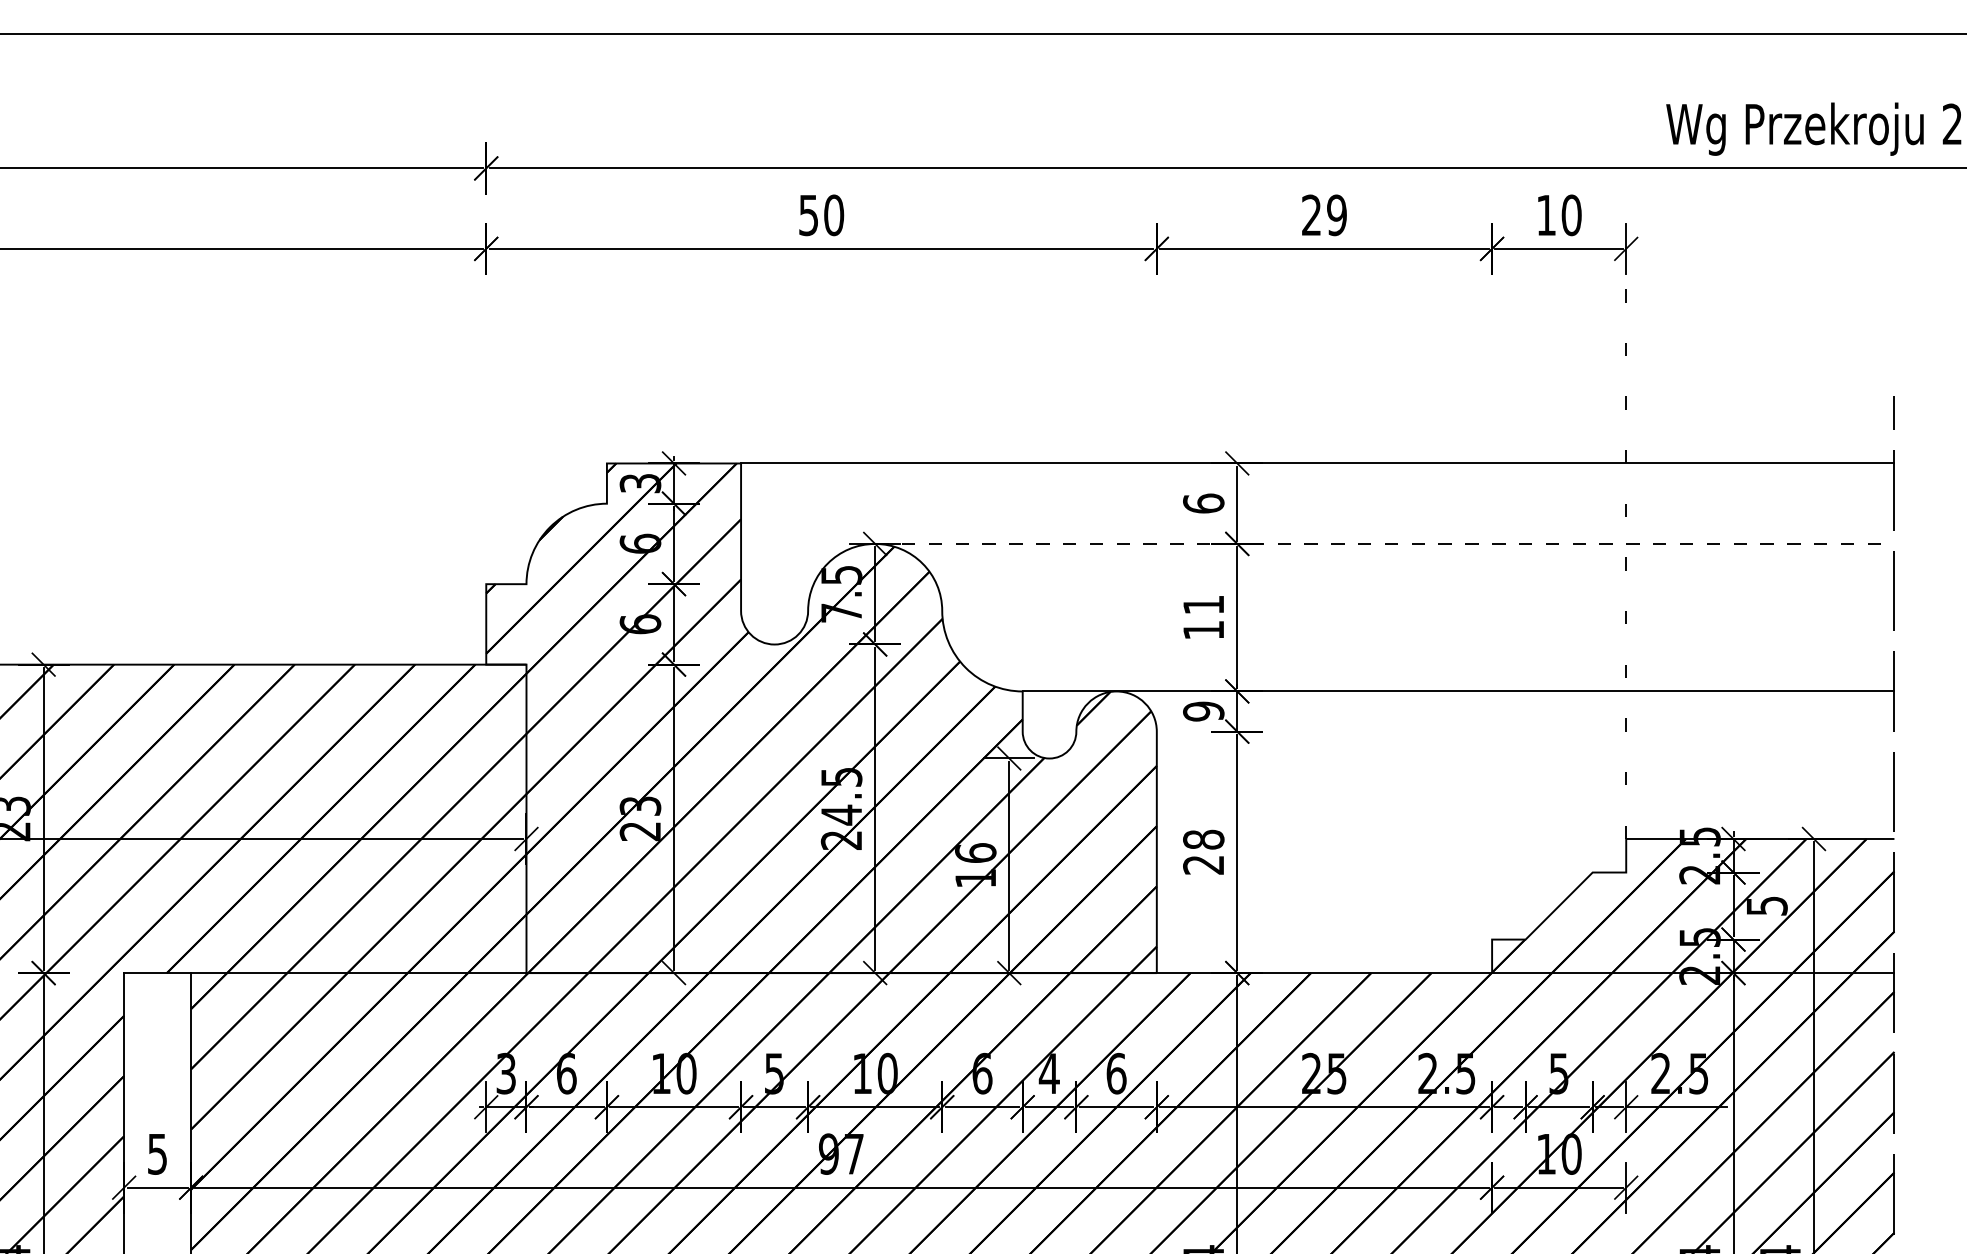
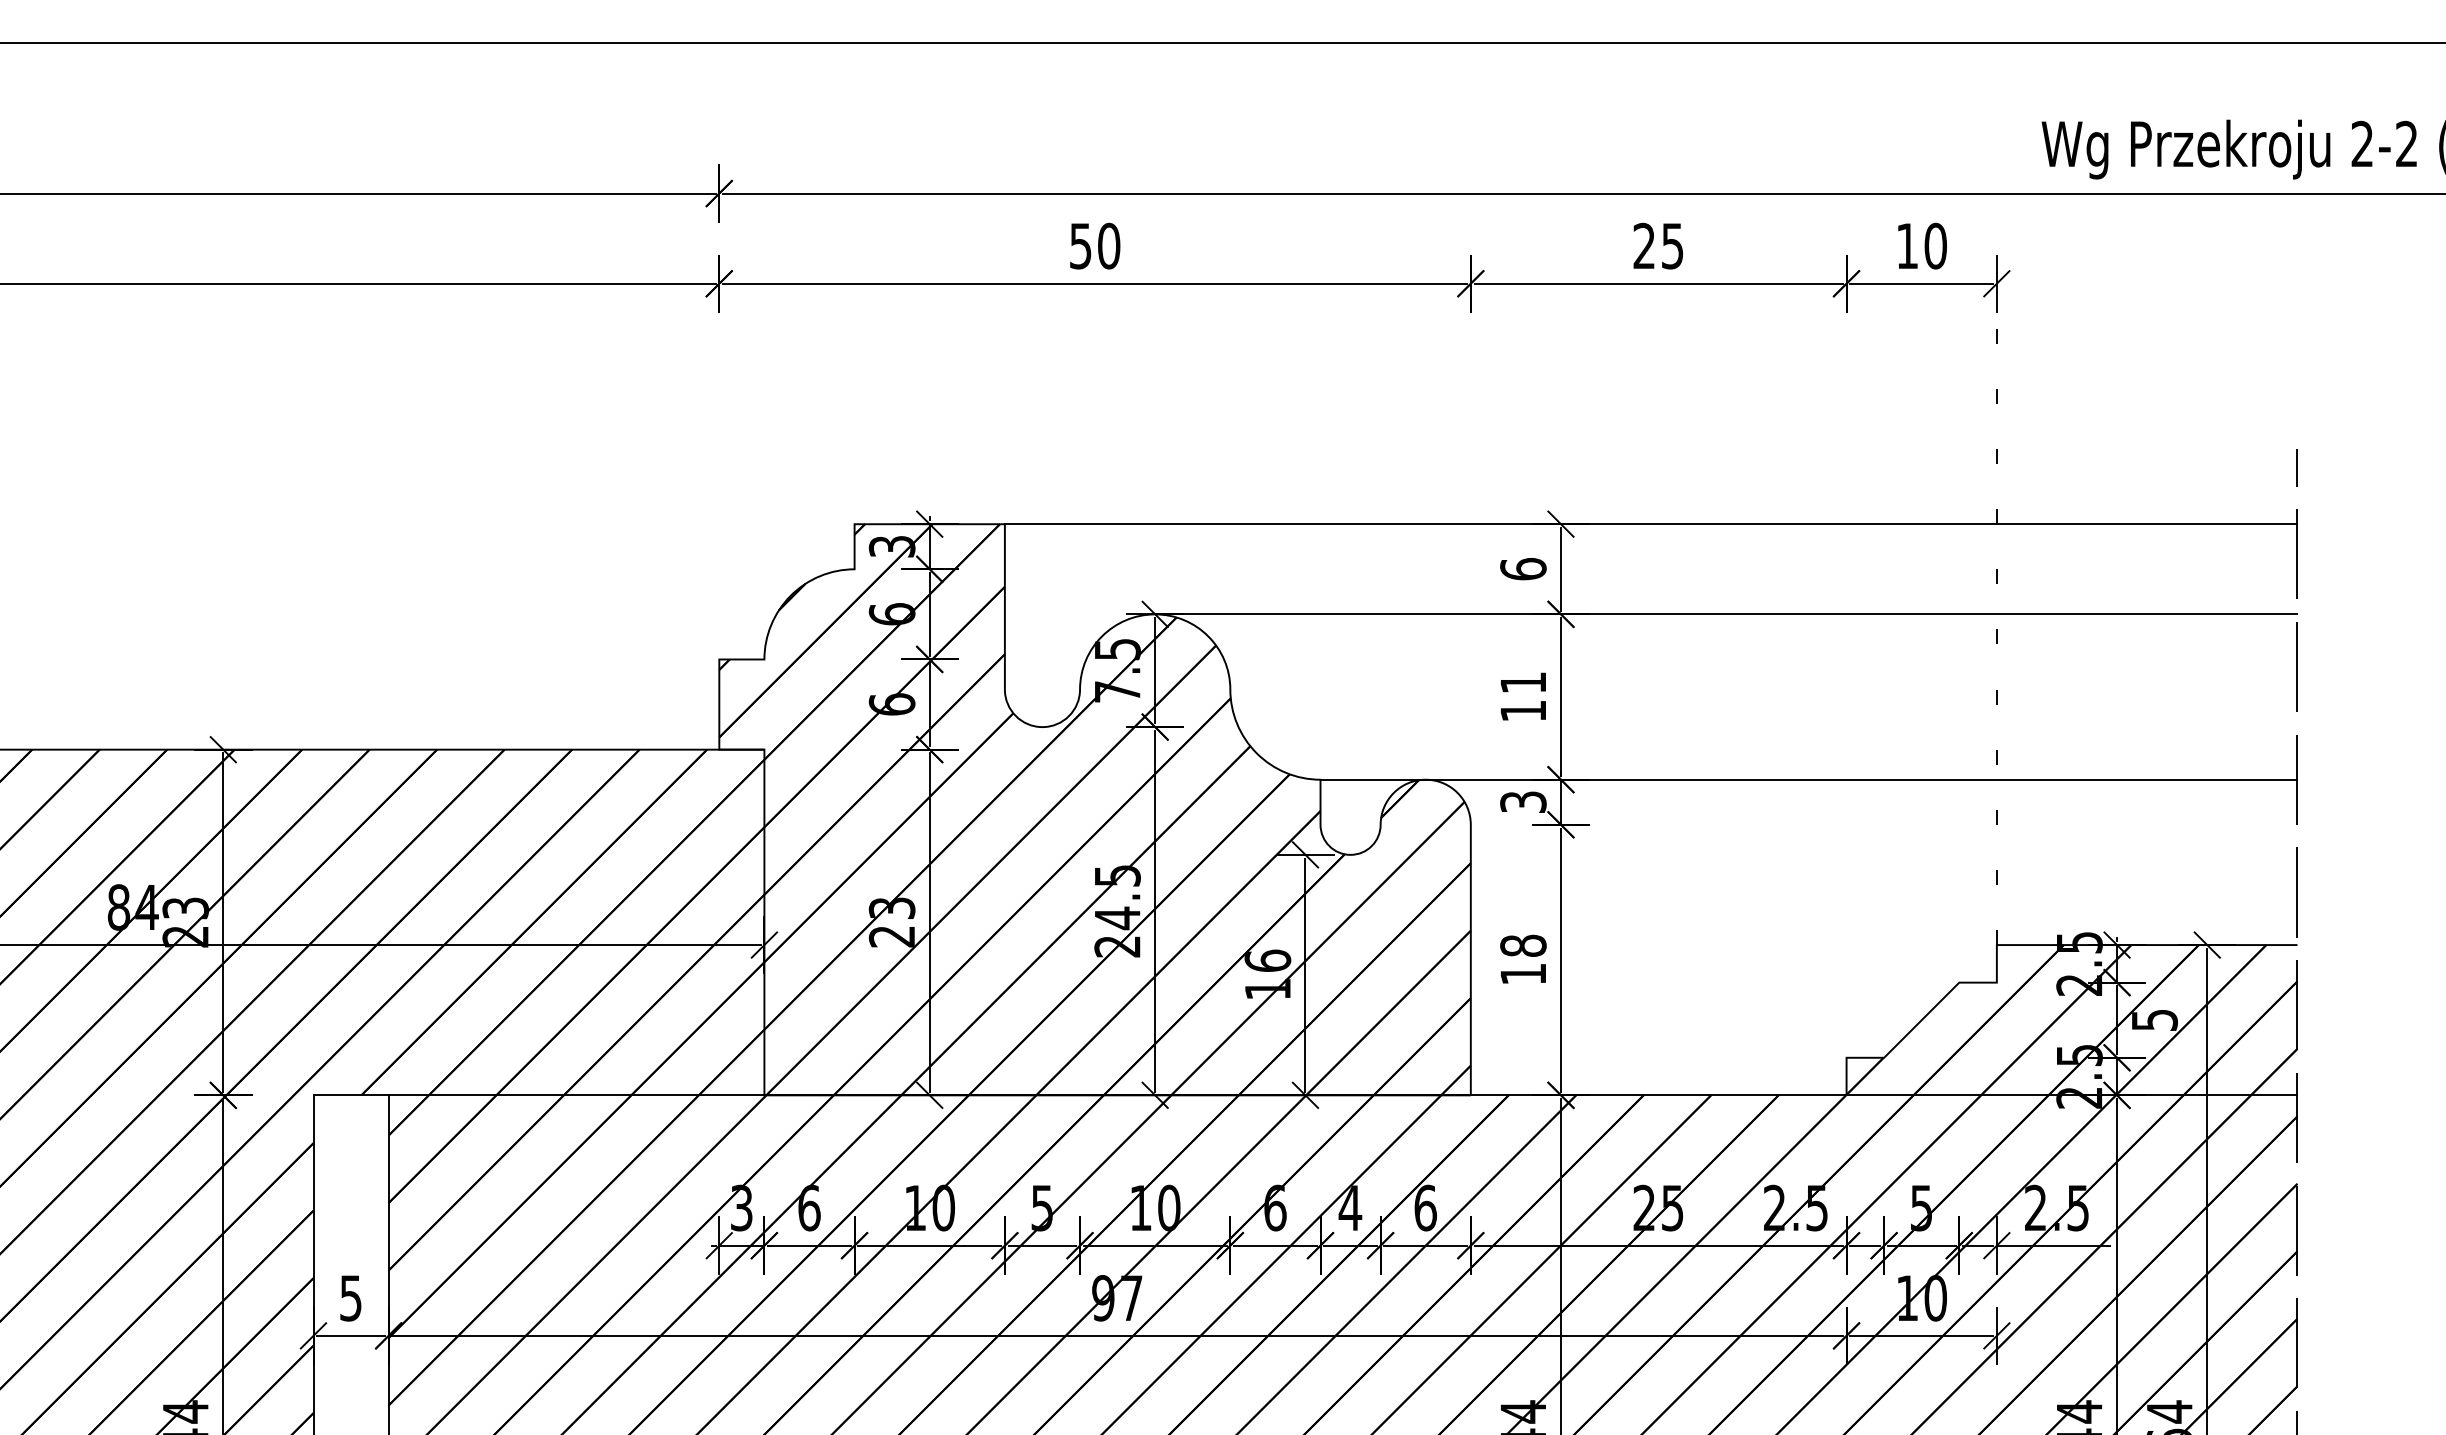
text: (1336, 214) -> (1672, 245), 29 -> 25
line: (1384, 544) -> (1726, 614), dashed -> solid
text: (1203, 711) -> (1523, 802), 9 -> 3
text: (1202, 865) -> (1522, 974), 28 -> 18

